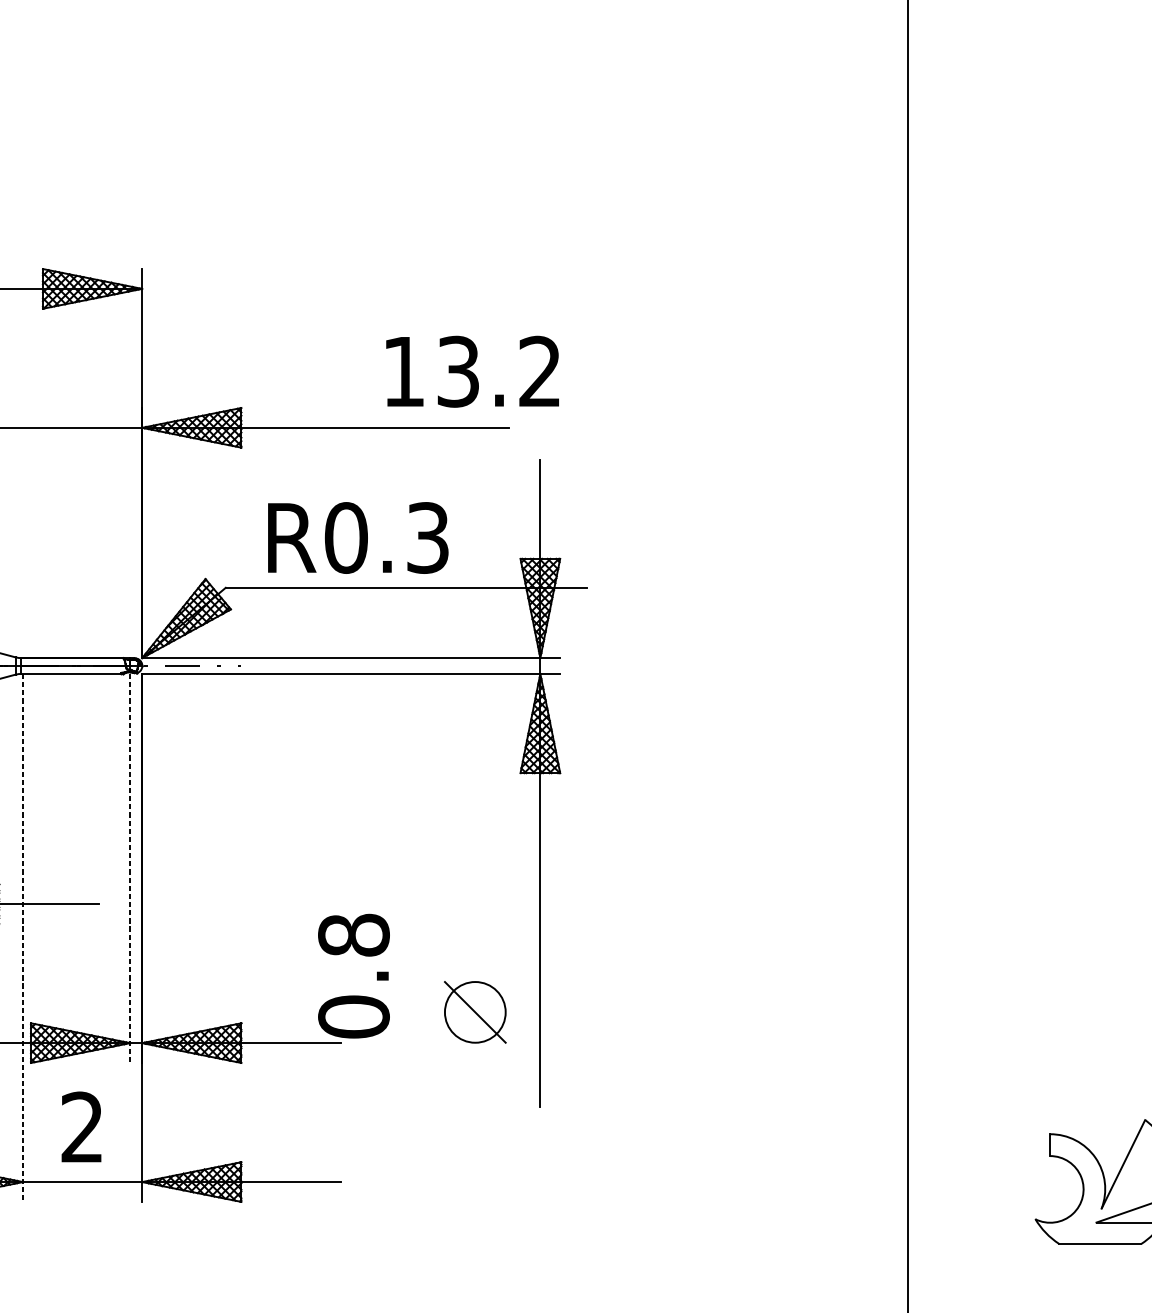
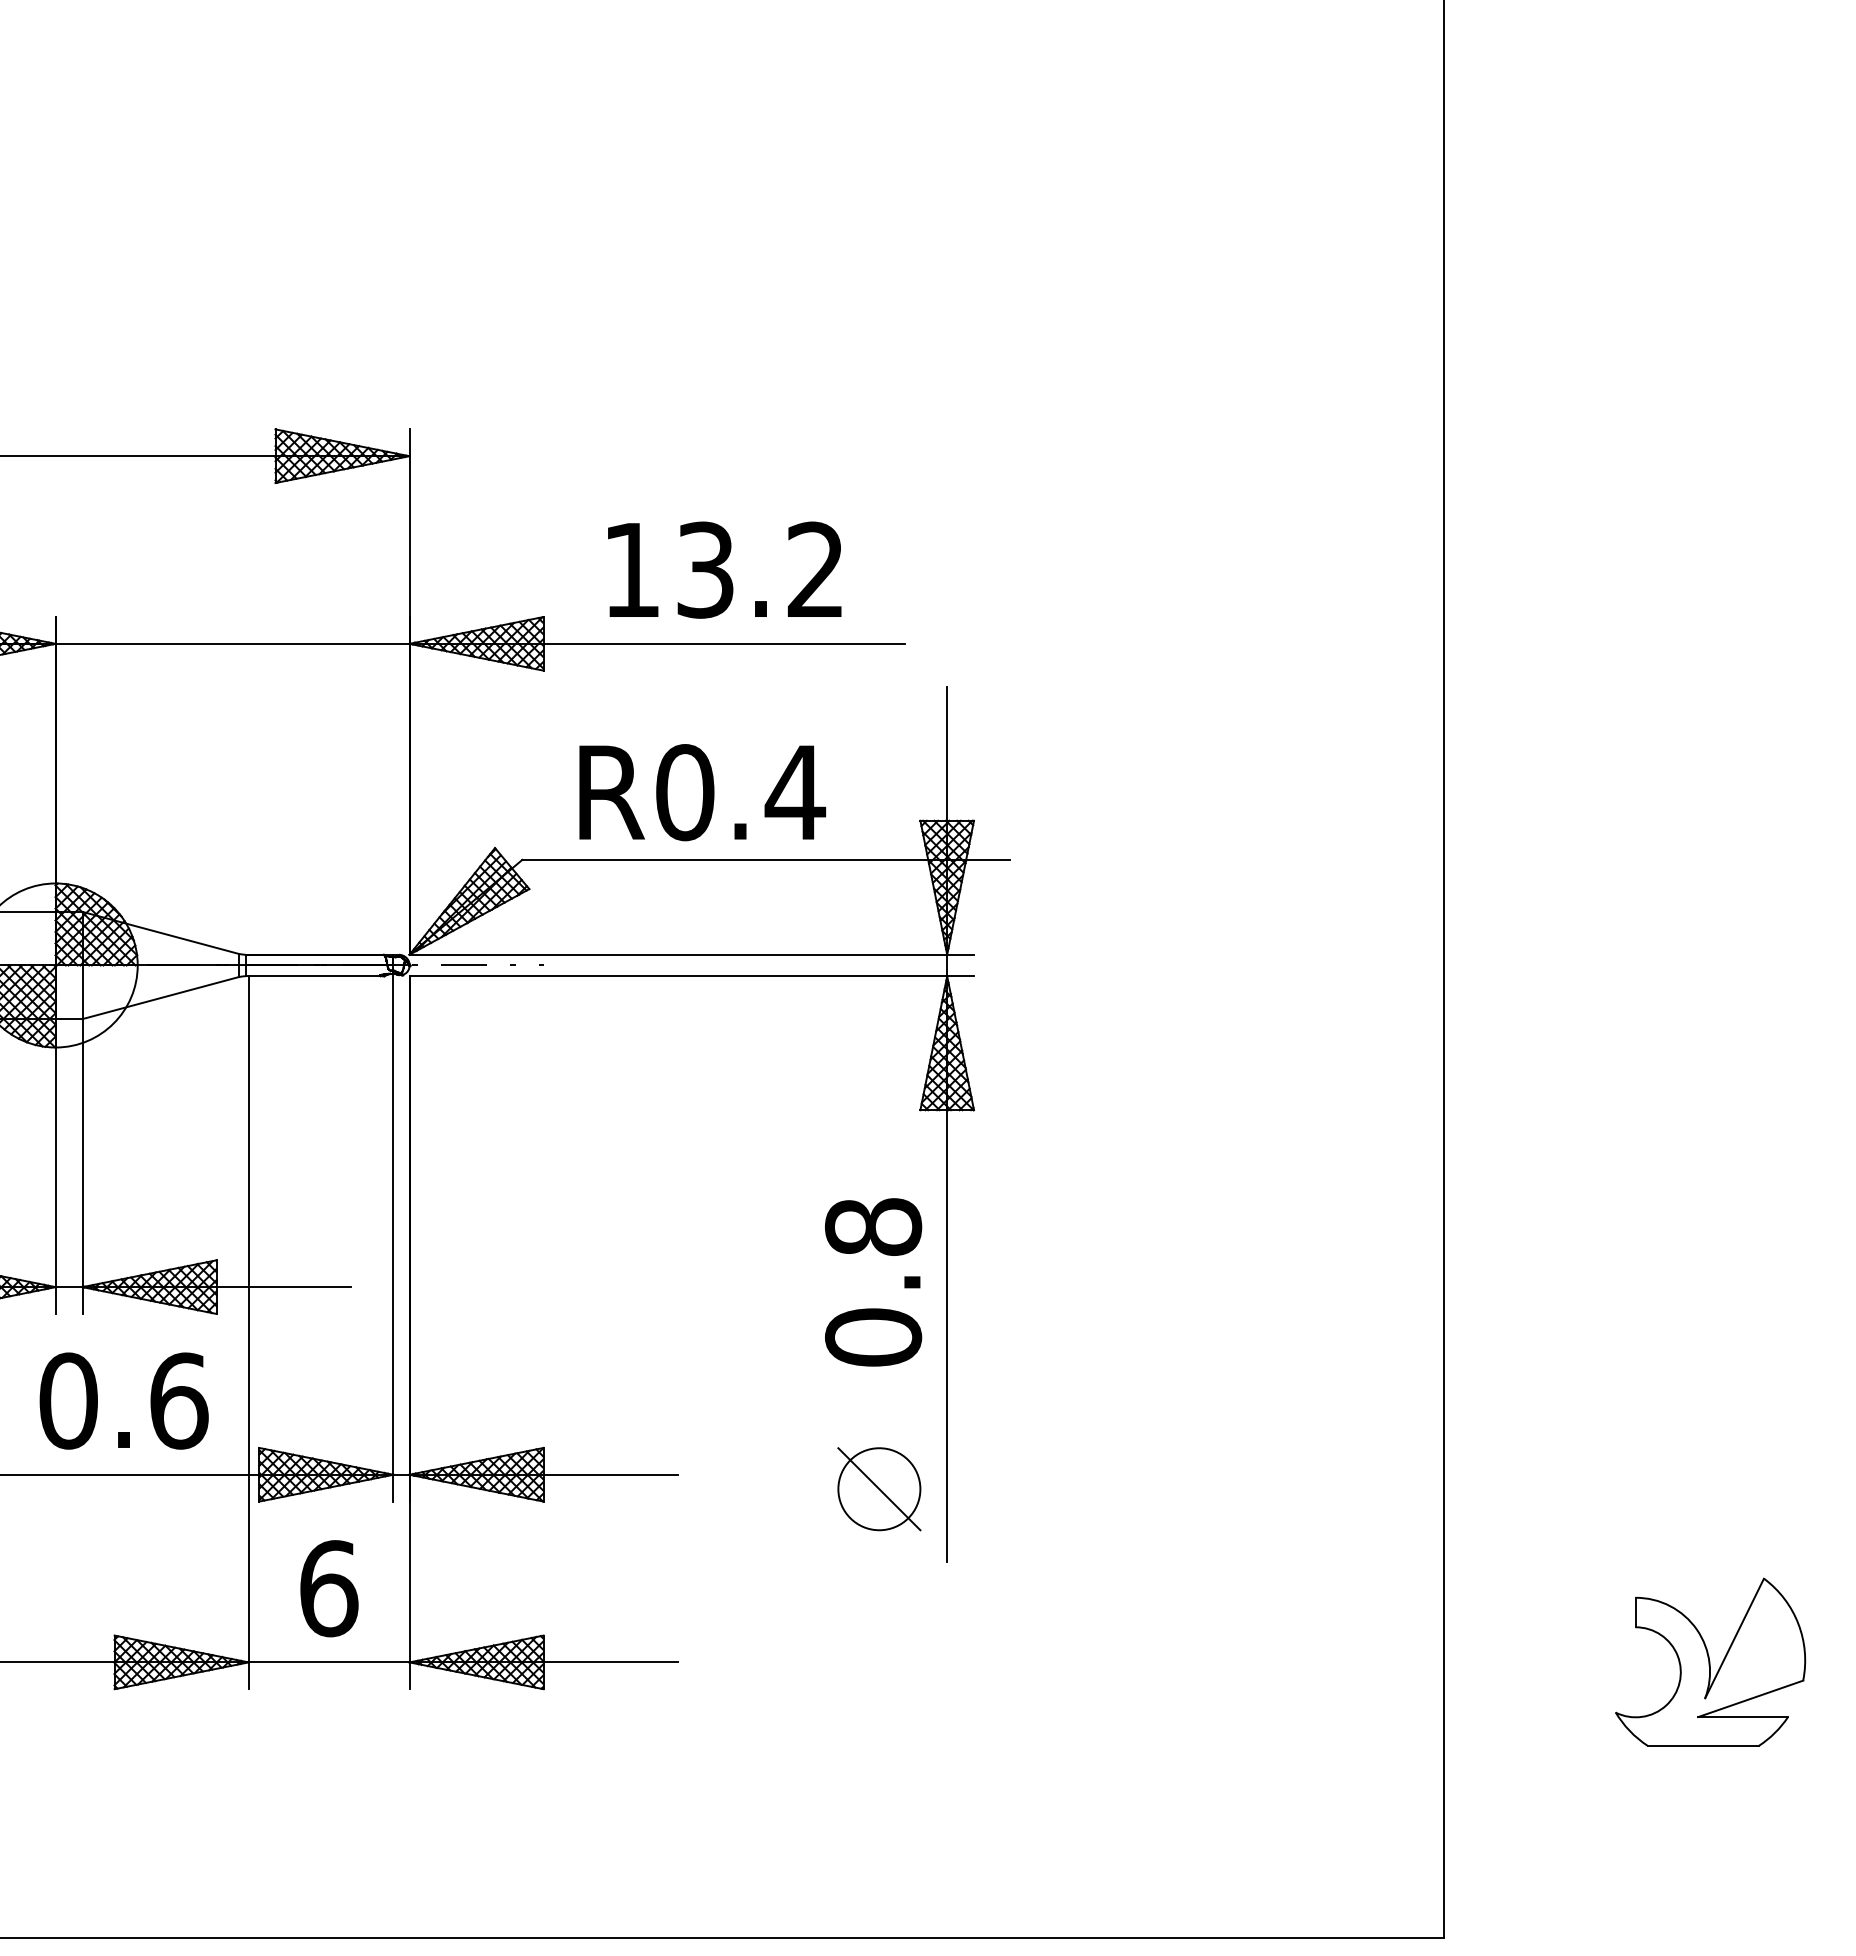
text: (472, 371) -> (724, 569), moved
text: (428, 537) -> (795, 792), R0.3 -> R0.4
line: (130, 868) -> (393, 1238), dashed -> solid
line: (22, 938) -> (248, 1333), dashed -> solid
text: (353, 976) -> (873, 1282), moved
part: (475, 1012) -> (879, 1489), moved
text: (82, 1127) -> (329, 1588), 2 -> 6

